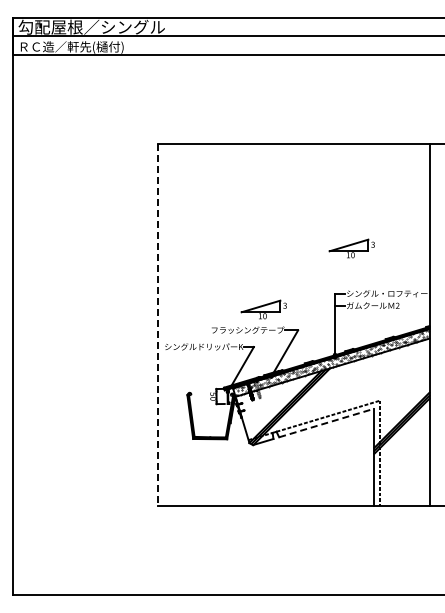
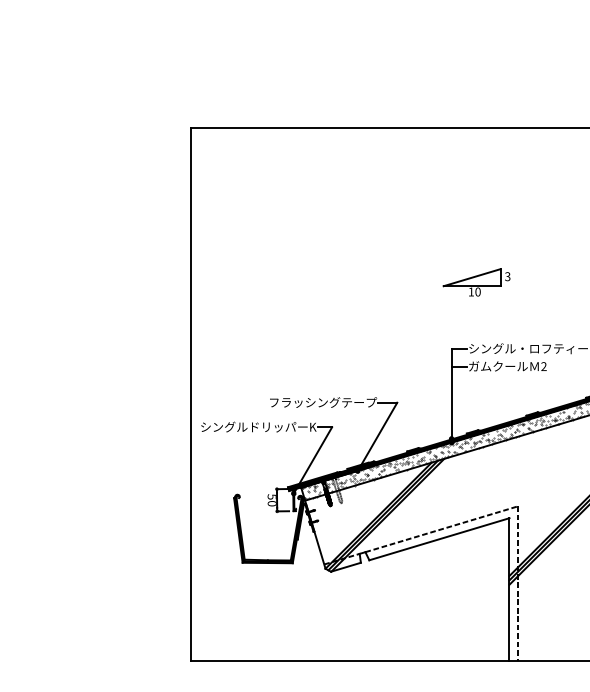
part: (263, 309) -> (346, 371), removed
line: (158, 325) -> (191, 395), dashed -> solid
line: (326, 423) -> (439, 539), dashed -> solid

